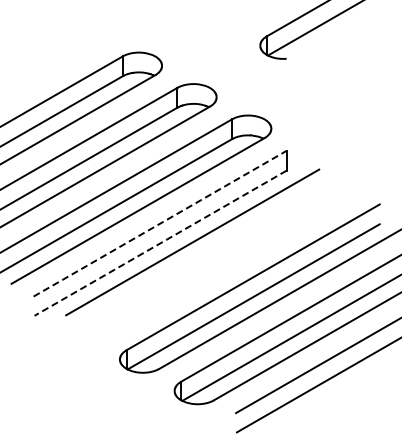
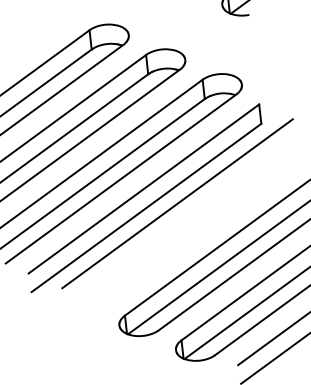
line: (160, 223) -> (144, 188), dashed -> solid
line: (160, 243) -> (146, 208), dashed -> solid

